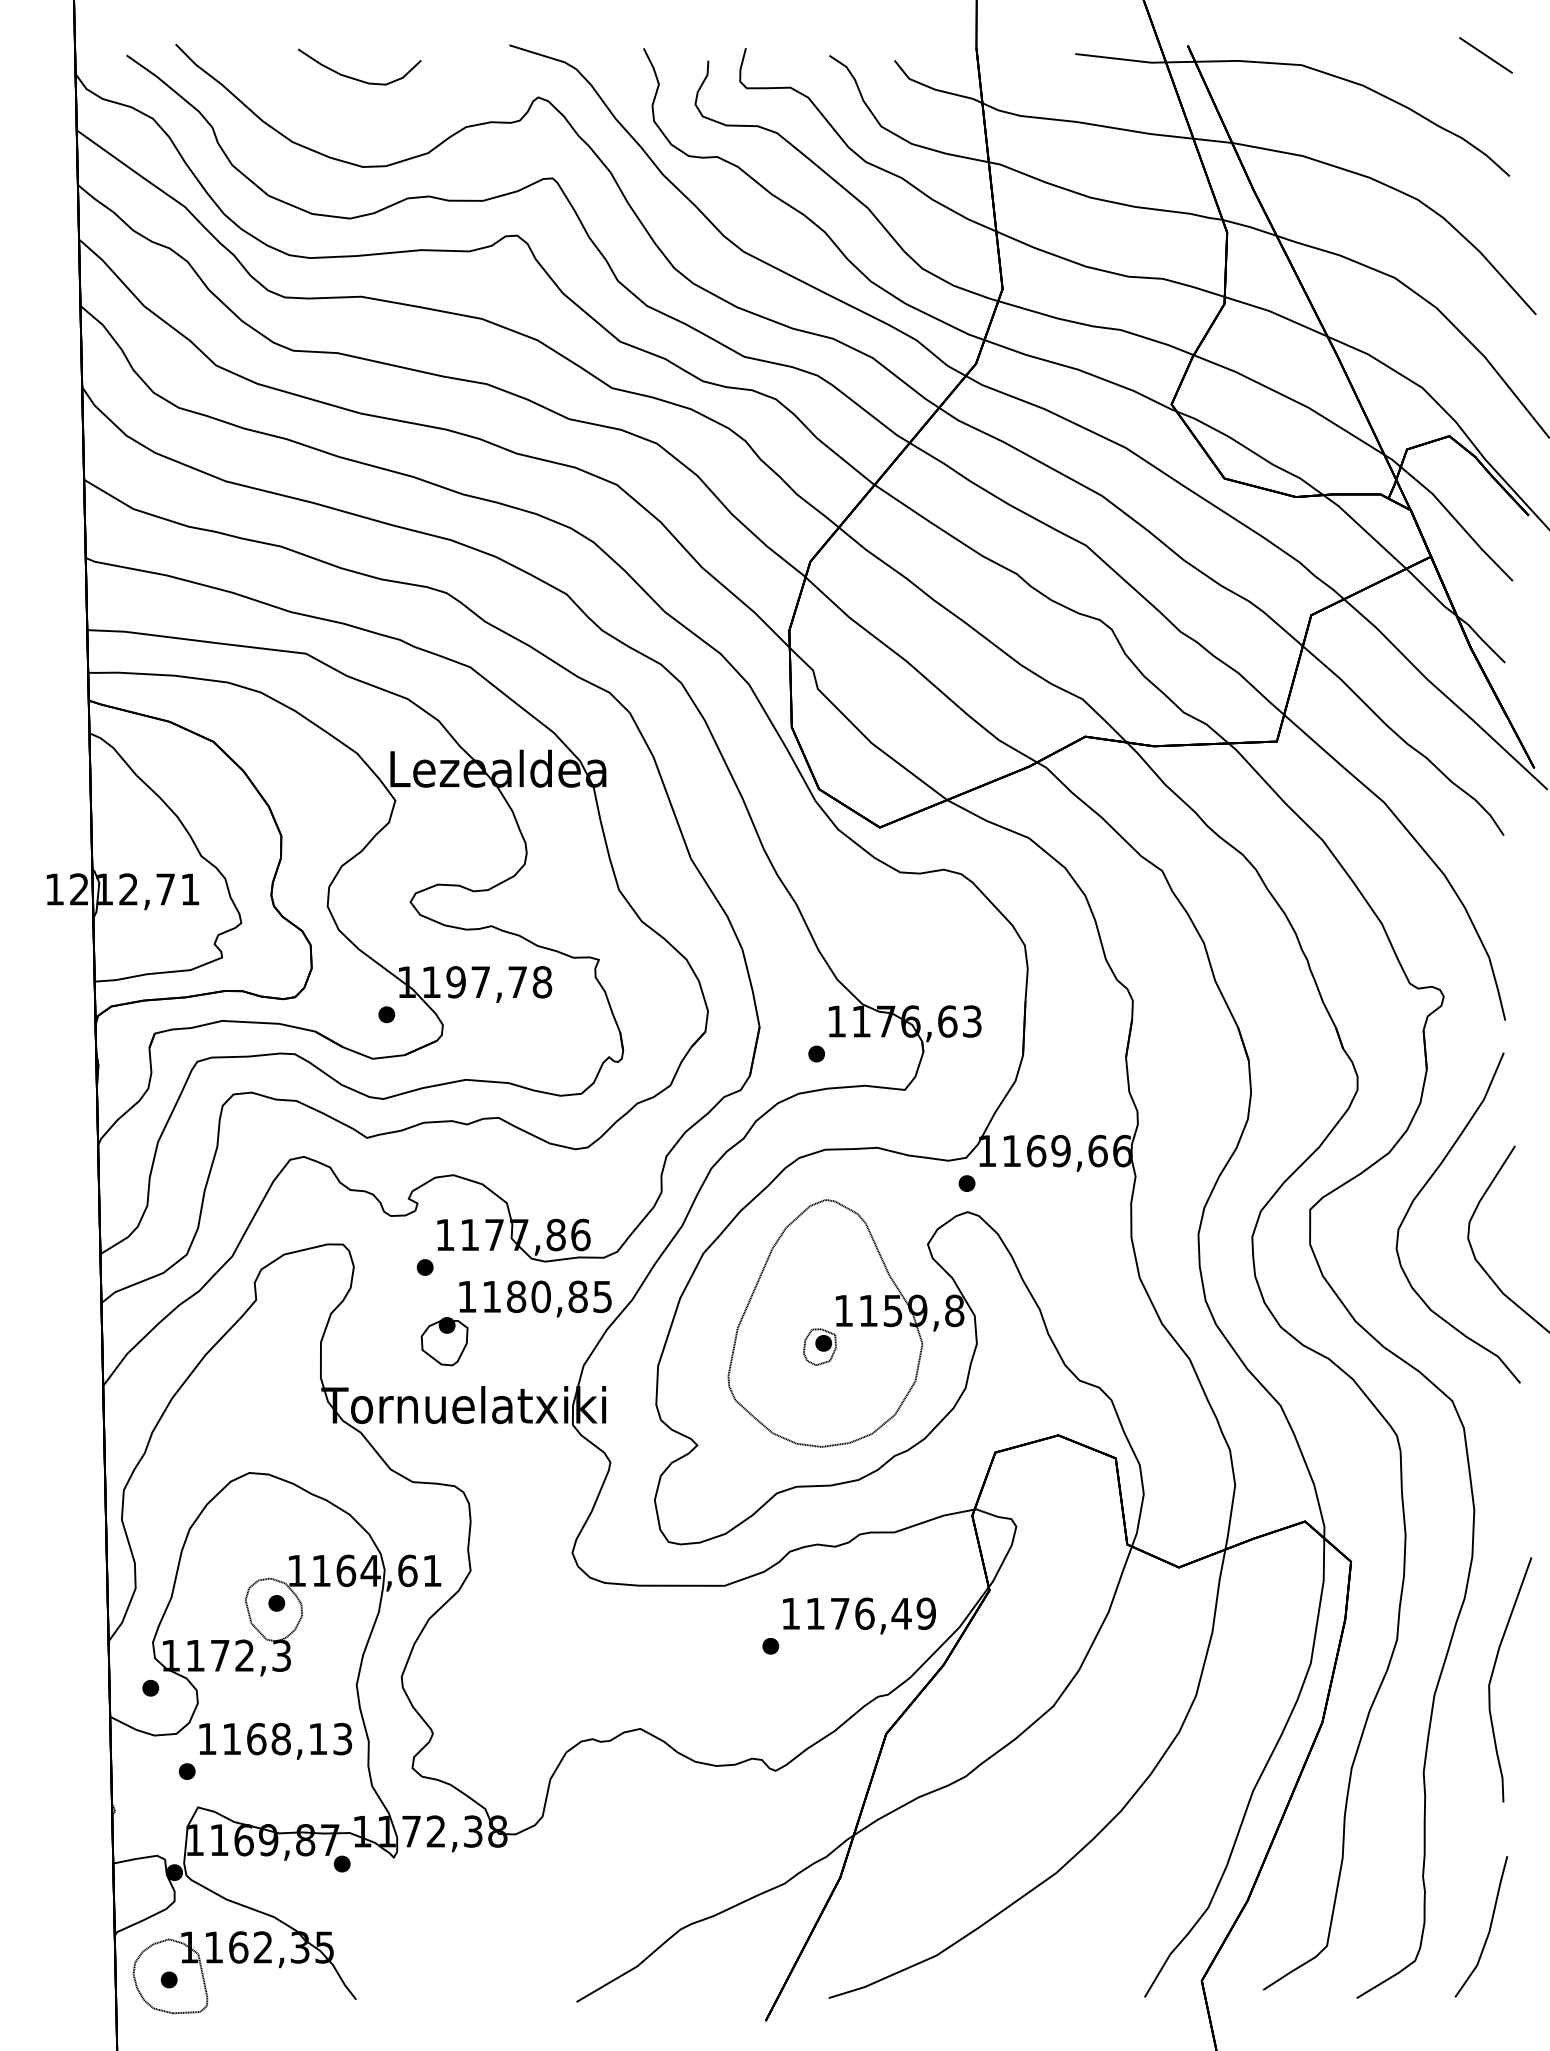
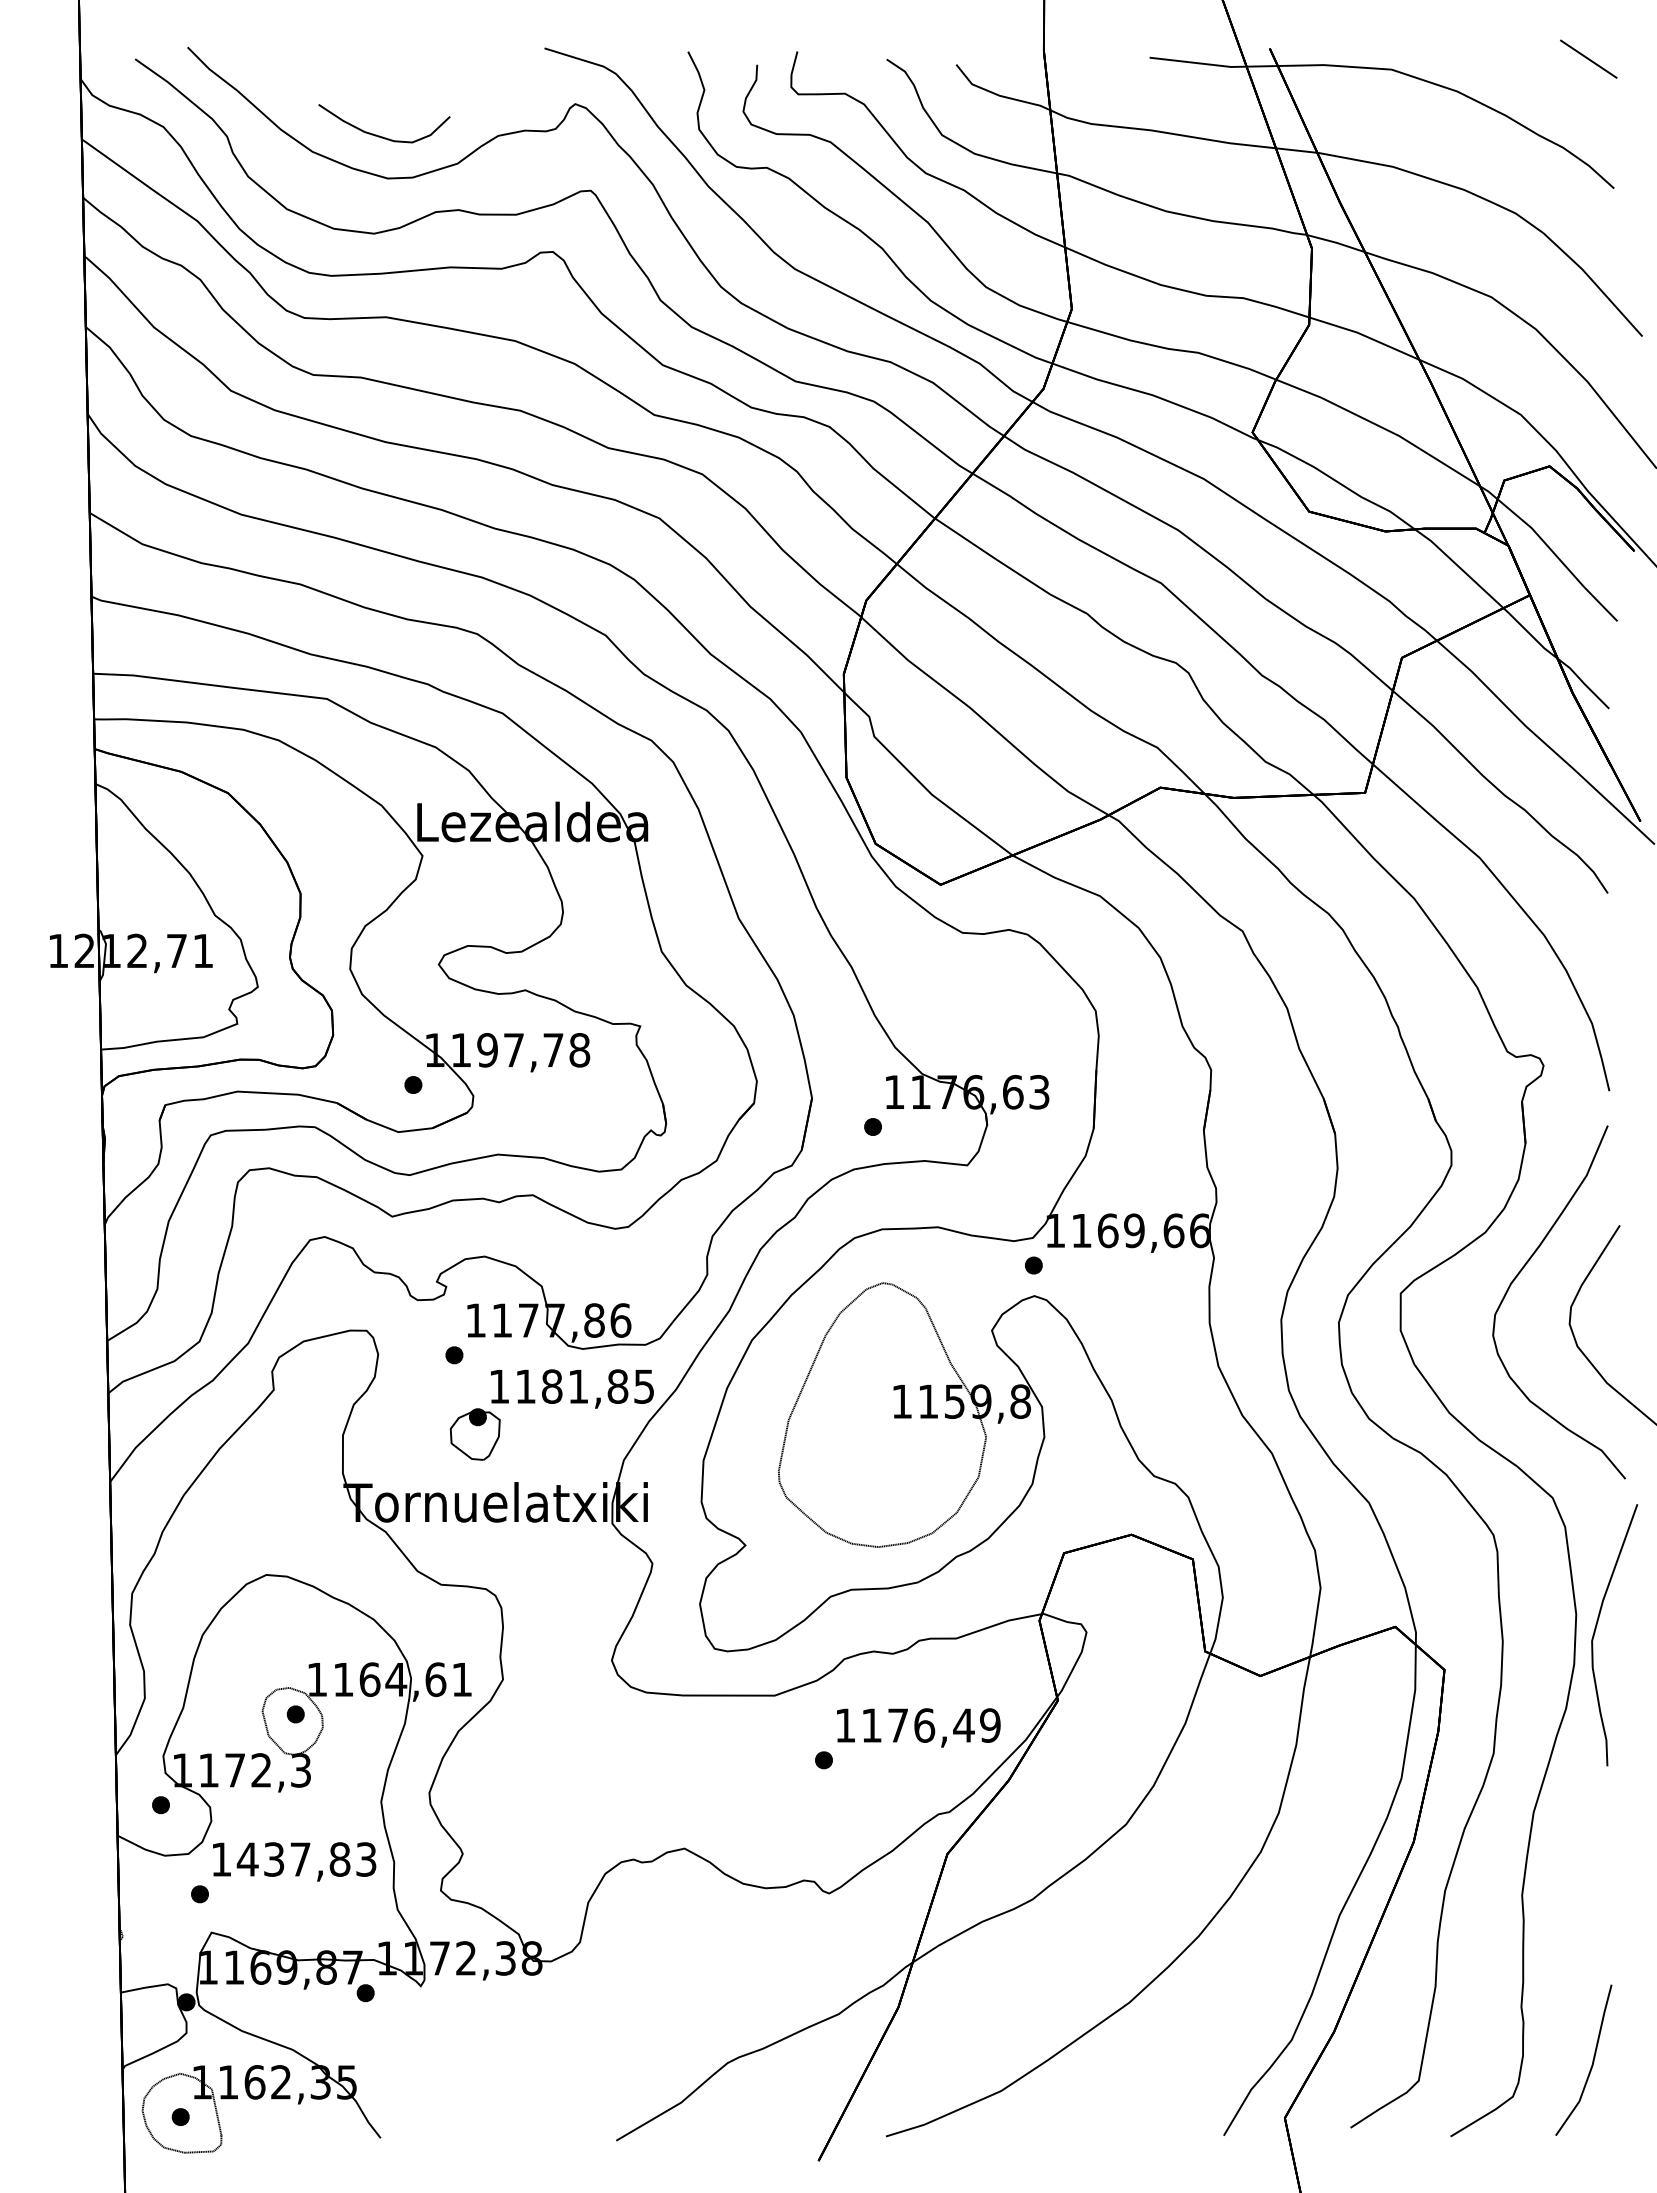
curve: (355, 78) -> (379, 135), moved
text: (541, 1296) -> (578, 1386), 1180,85 -> 1181,85
part: (819, 1347) -> (876, 1440), removed
curve: (1493, 1674) -> (1596, 1629), moved
text: (274, 1739) -> (293, 1859), 1168,13 -> 1437,83

